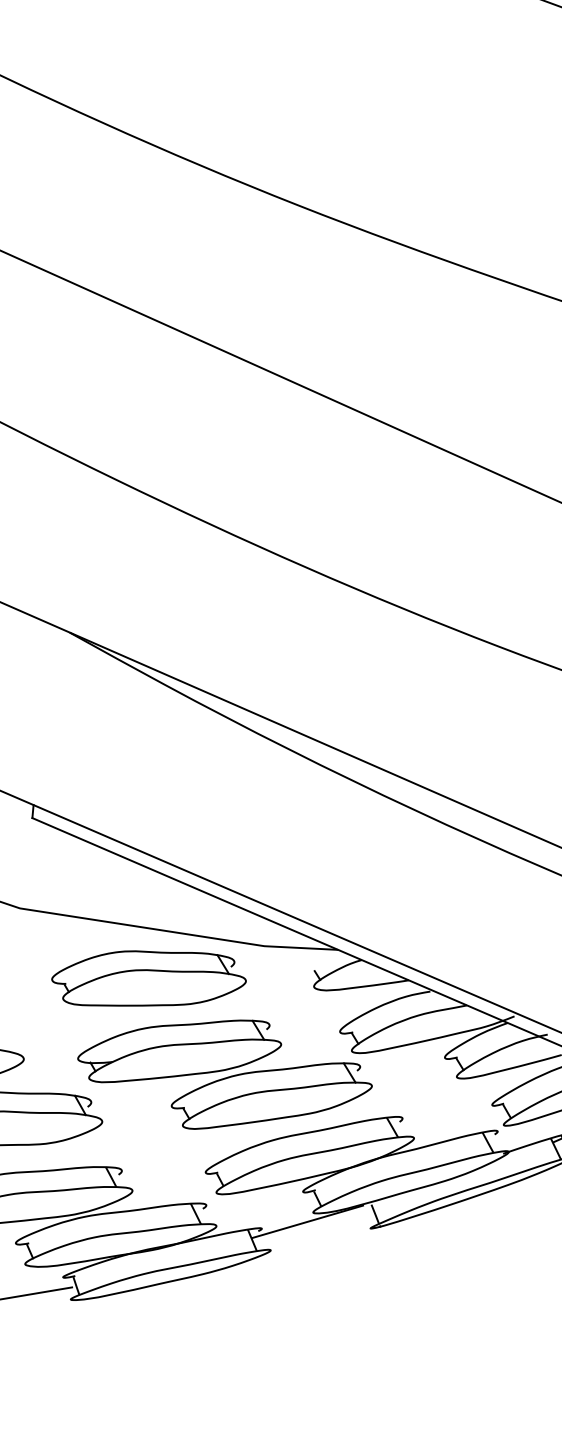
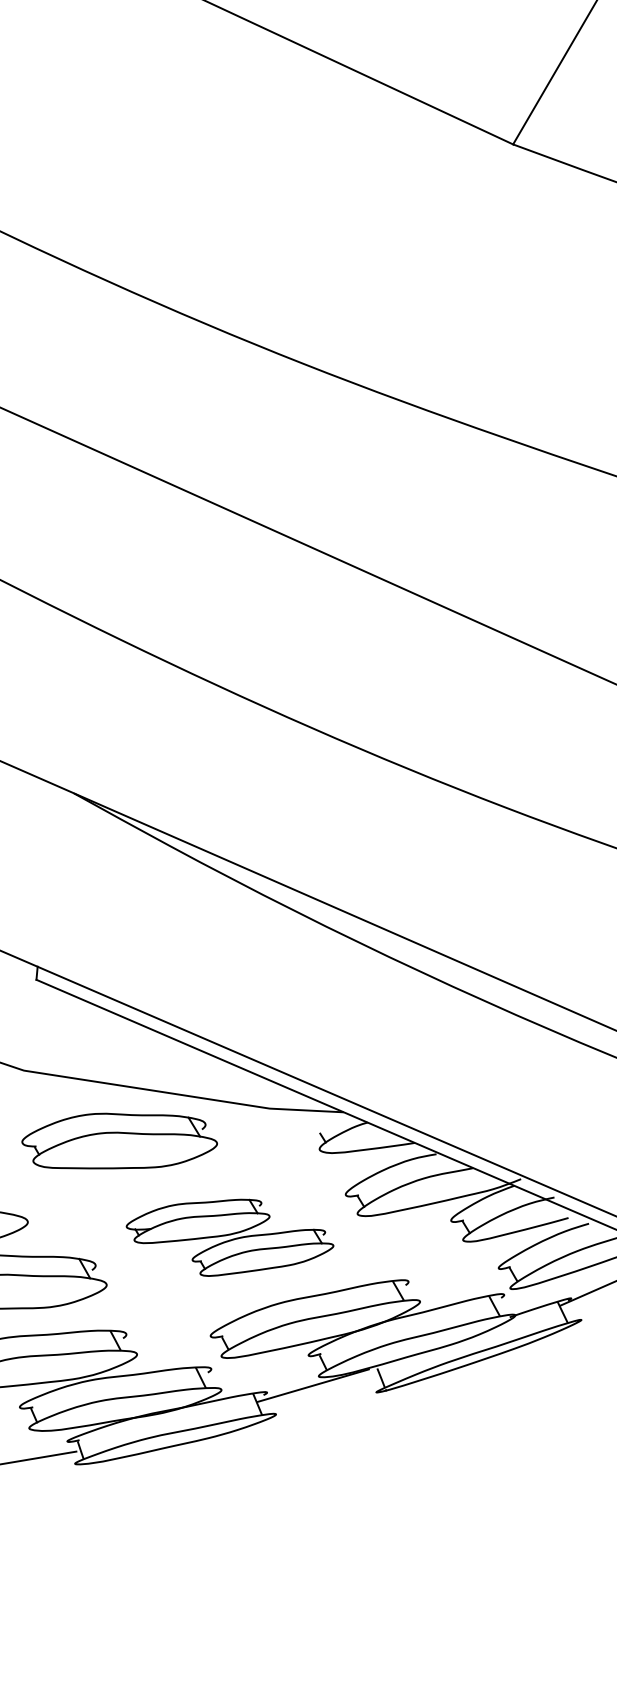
part: (148, 977) -> (119, 1140), moved
part: (224, 1074) -> (229, 1237), size x0.7

